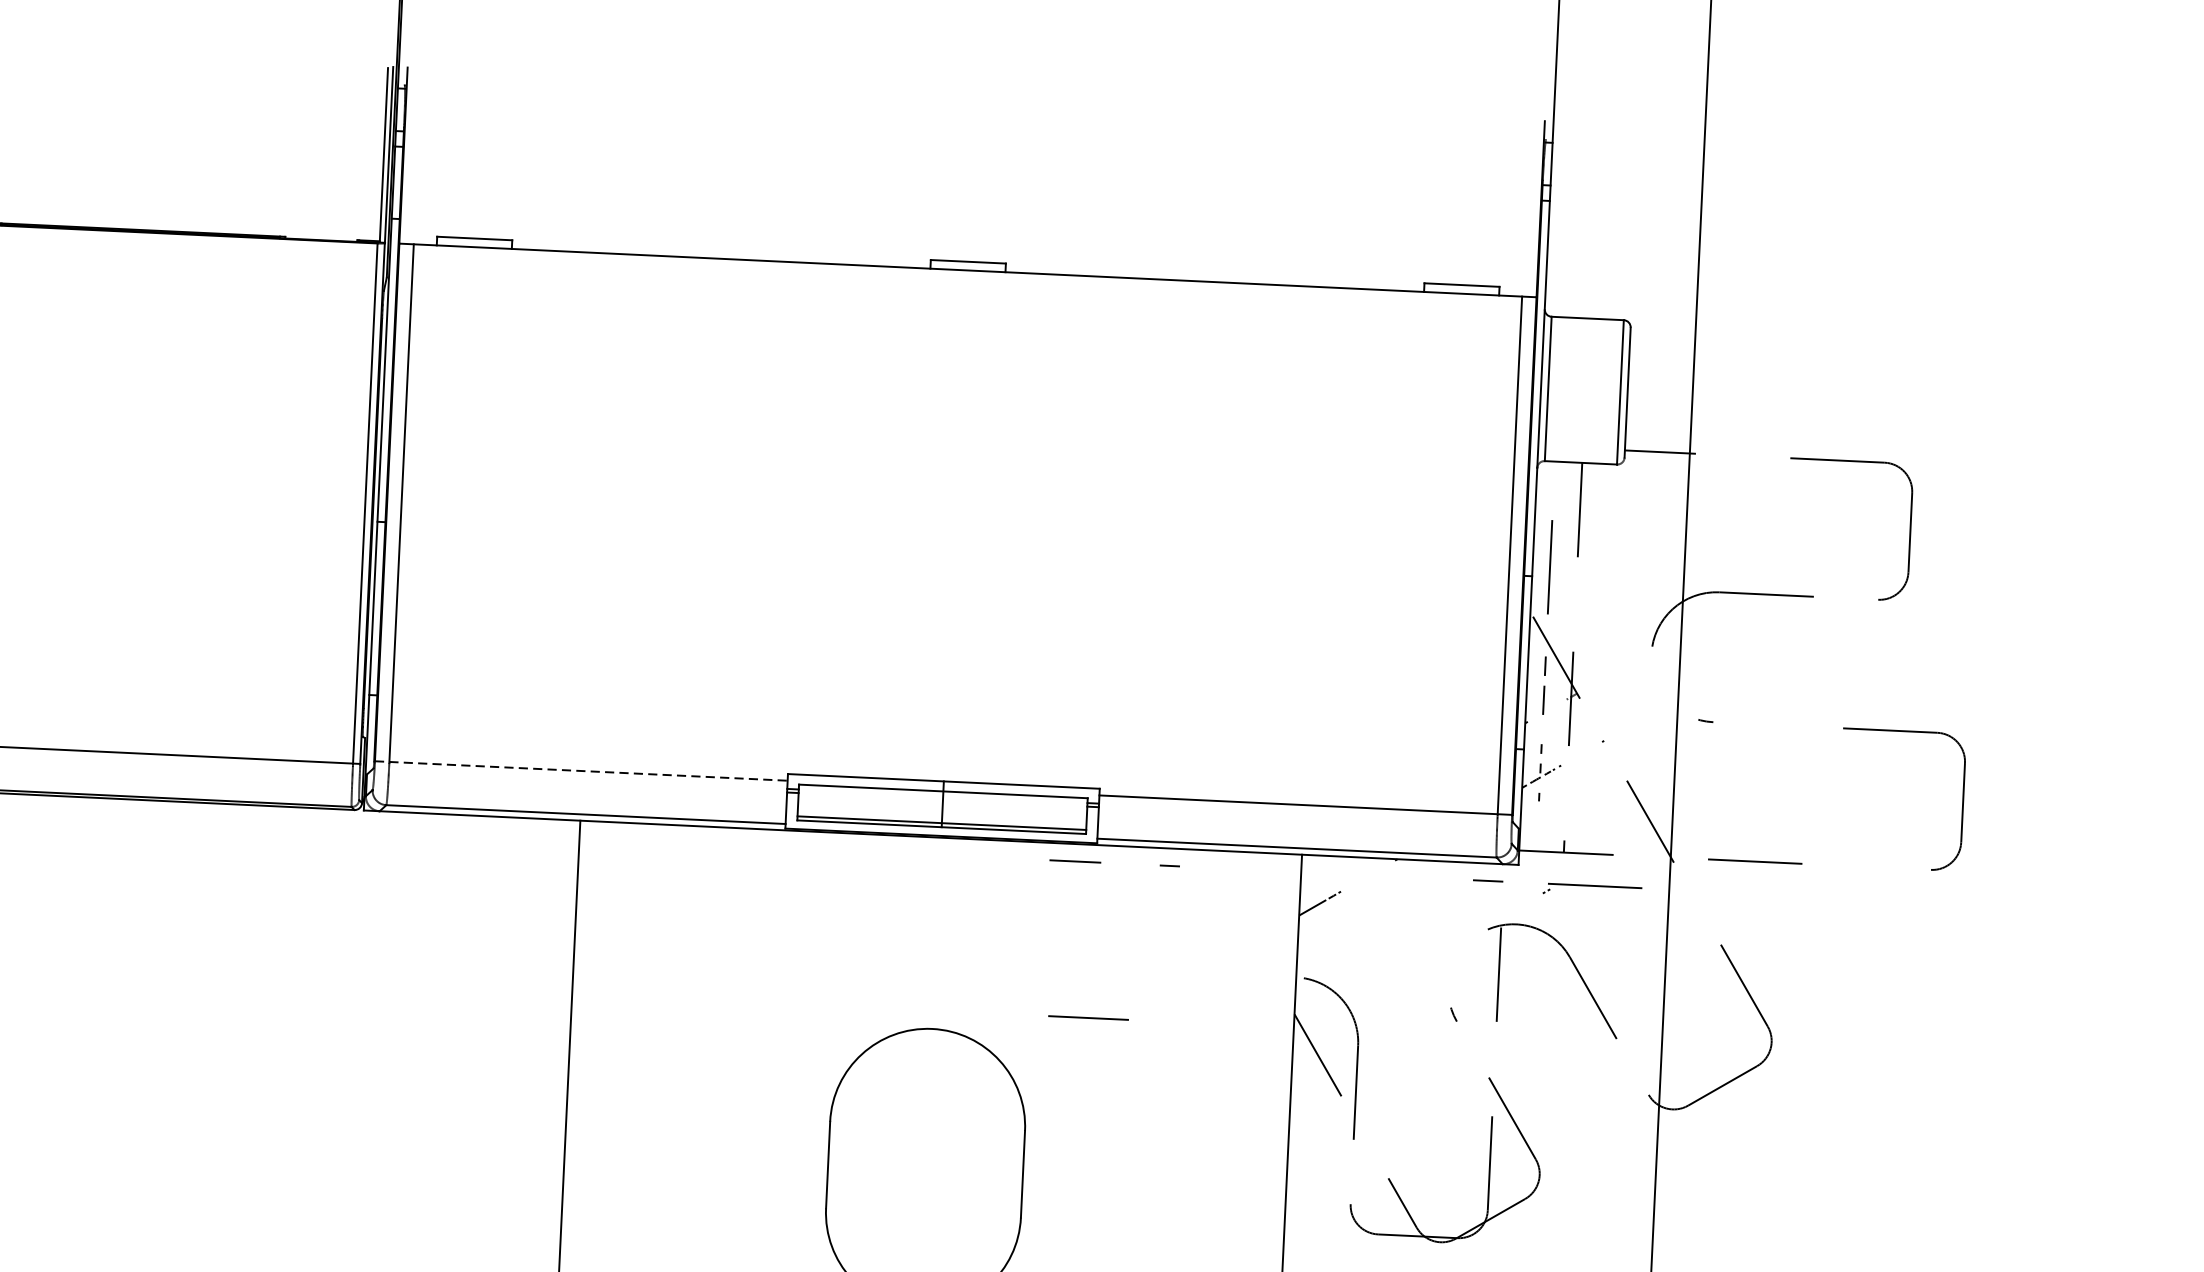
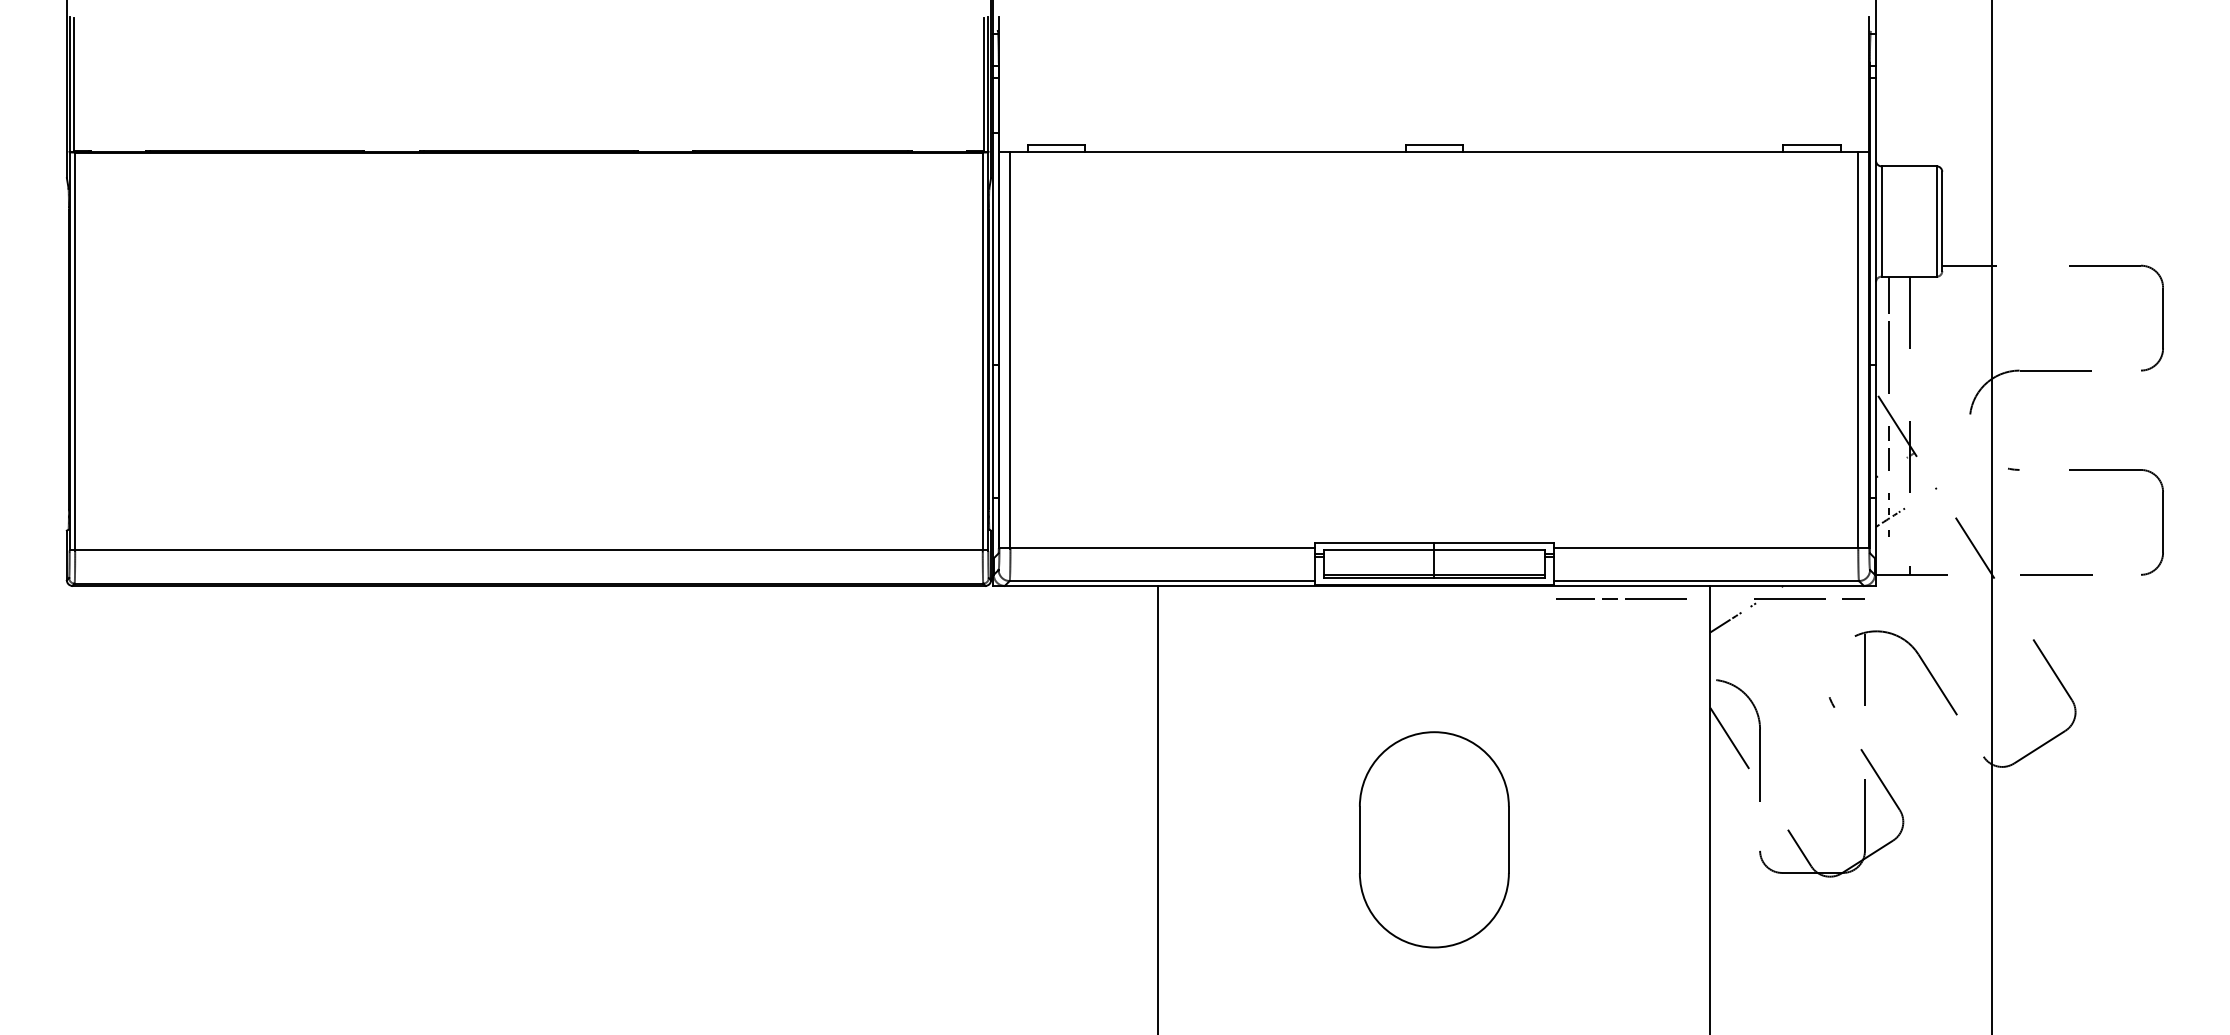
line: (1554, 486) -> (1889, 295), added
line: (581, 770) -> (1157, 547), dashed -> solid
part: (1962, 802) -> (2162, 522), moved
line: (1075, 860) -> (1575, 598), moved
part: (1591, 890) -> (1787, 602), moved
line: (1087, 1017) -> (1655, 598), moved

